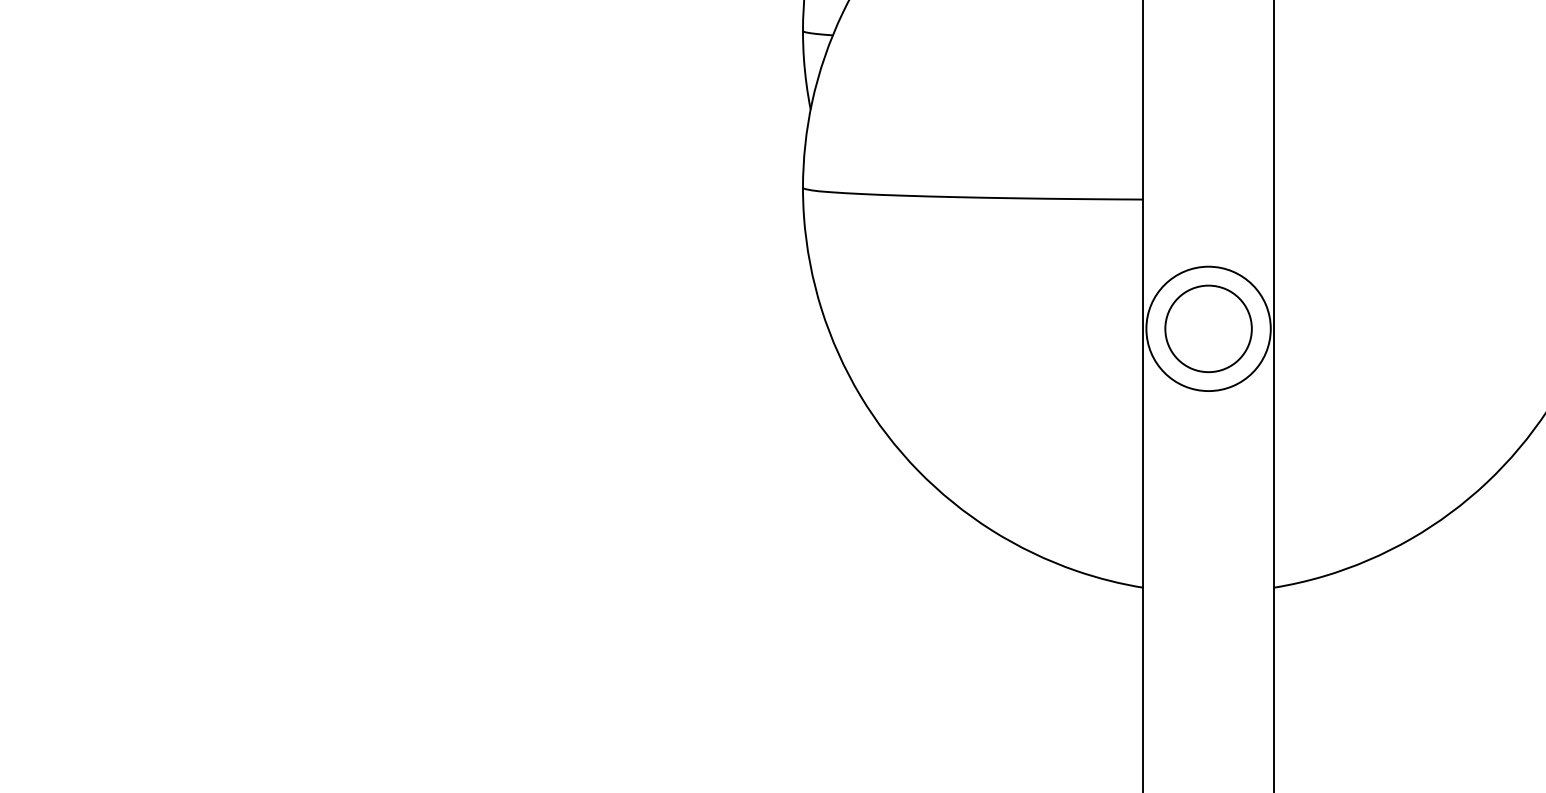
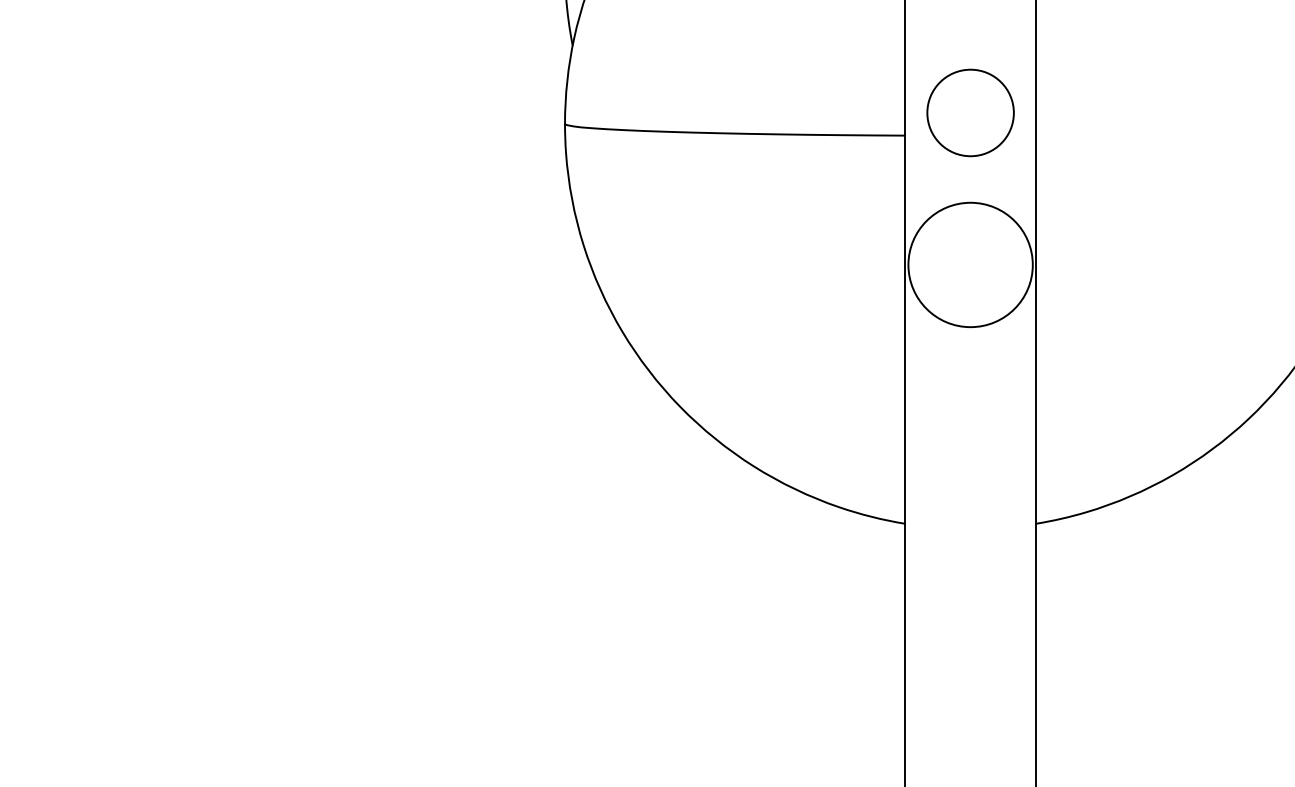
circle: (1208, 328) -> (970, 112), moved

